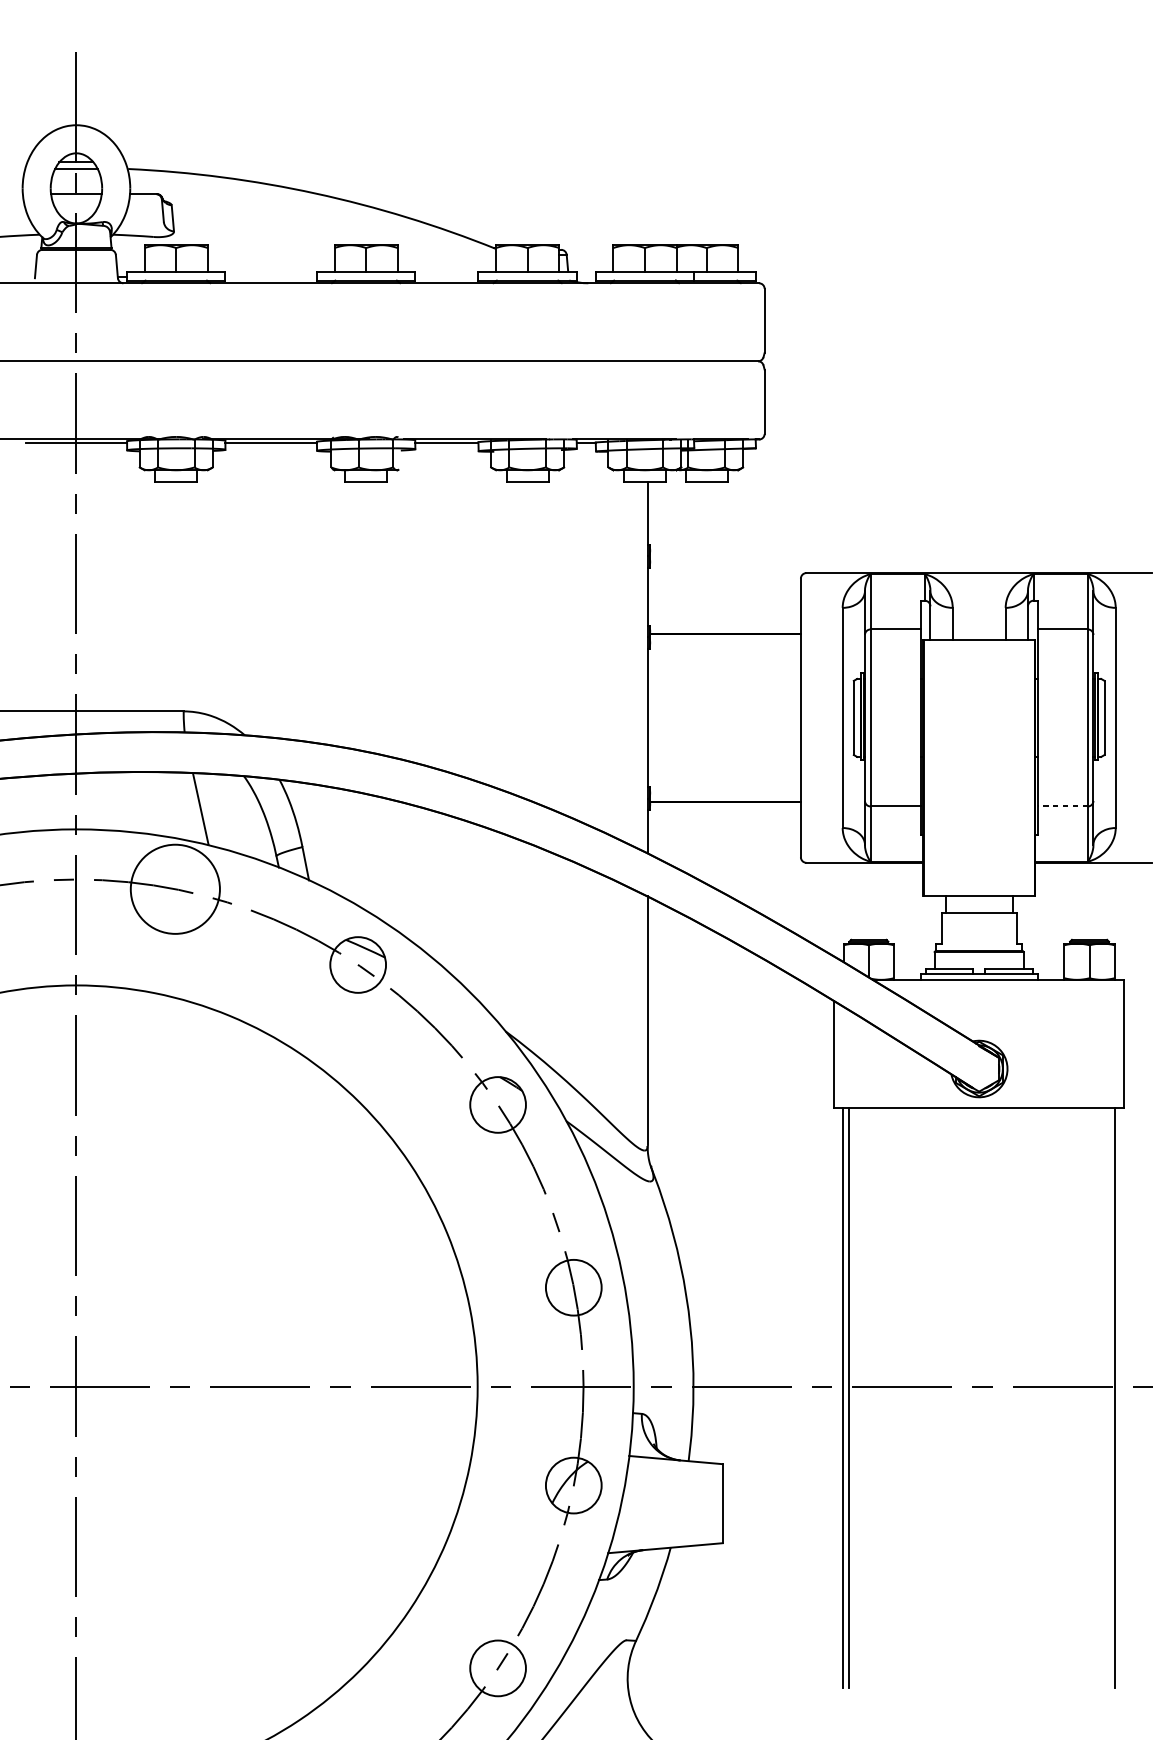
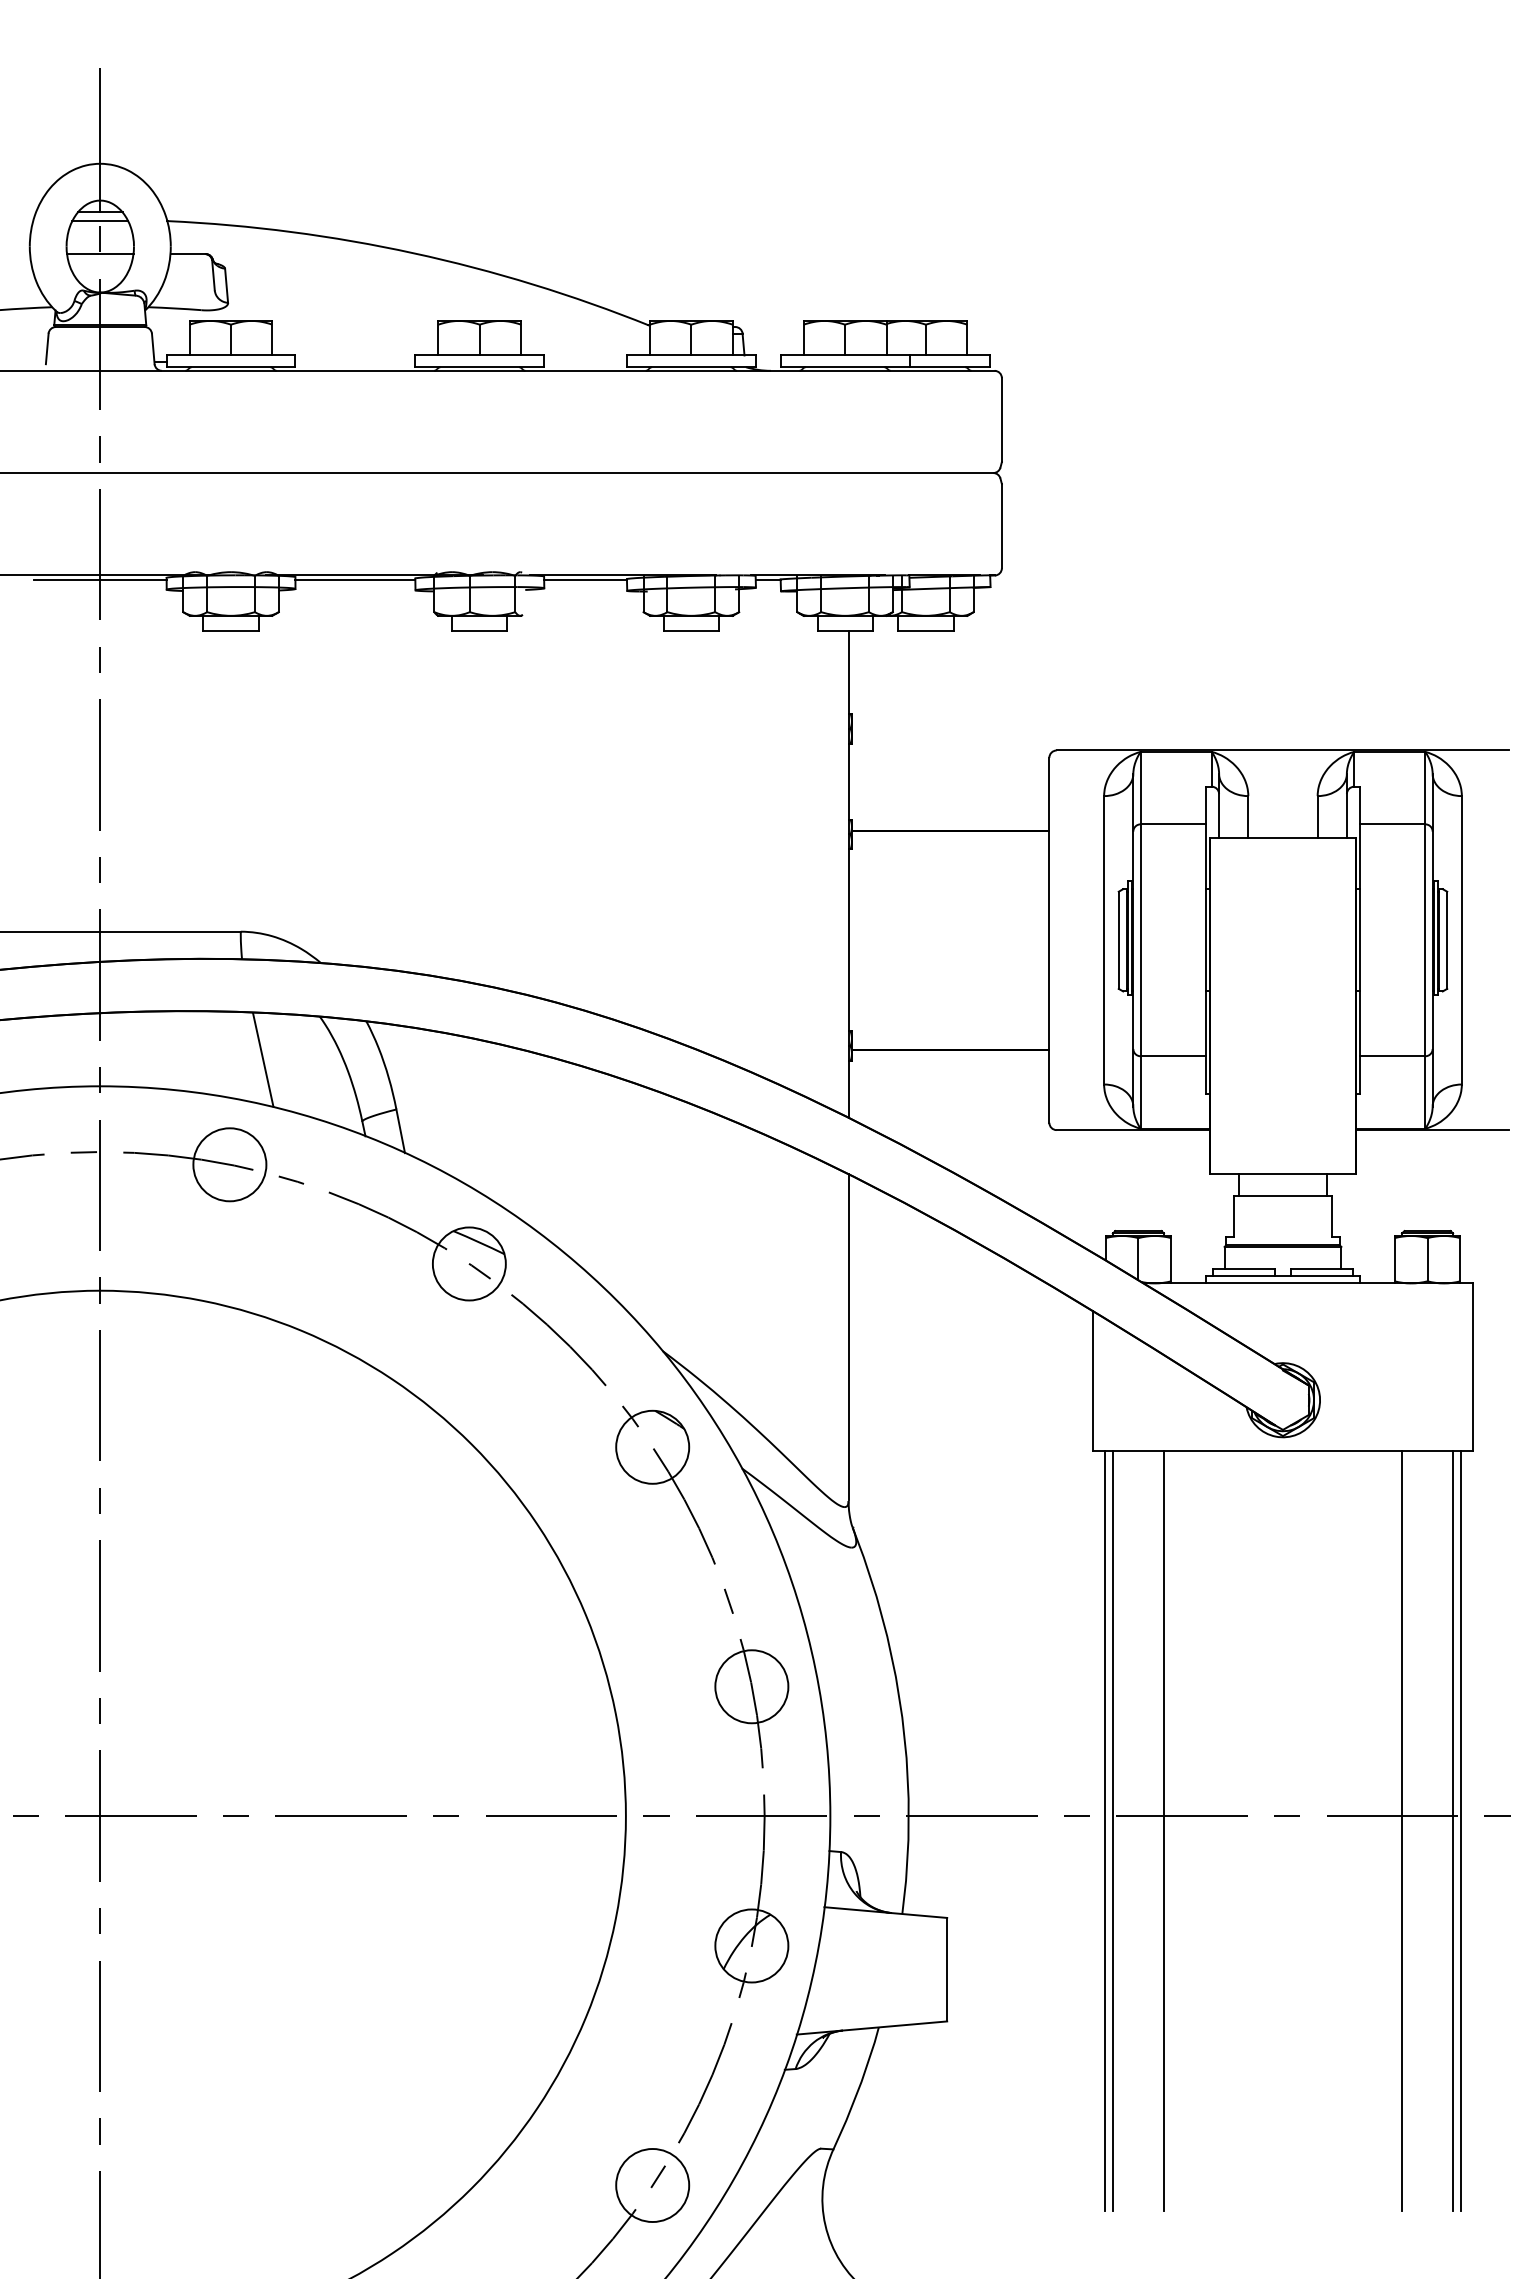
line: (1062, 806) -> (1392, 1056), dashed -> solid
circle: (175, 889) -> (229, 1164), size x0.62
line: (888, 1397) -> (1163, 1830), added
line: (1069, 1397) -> (1401, 1830), added
line: (1109, 1397) -> (1453, 1830), added

